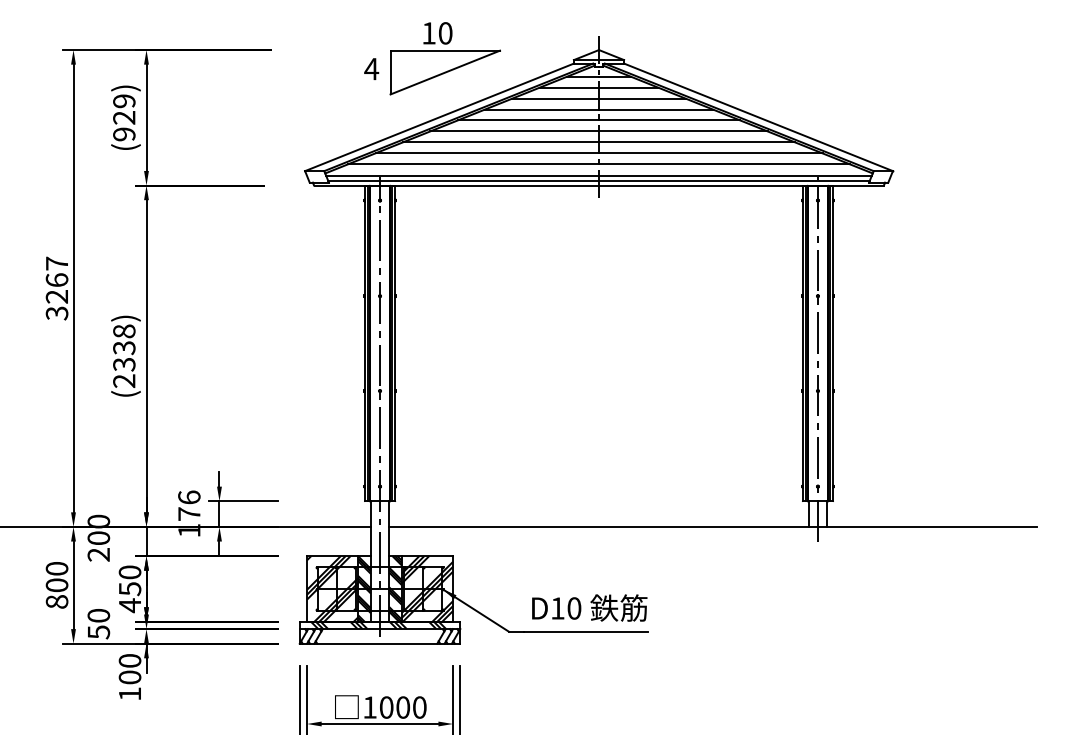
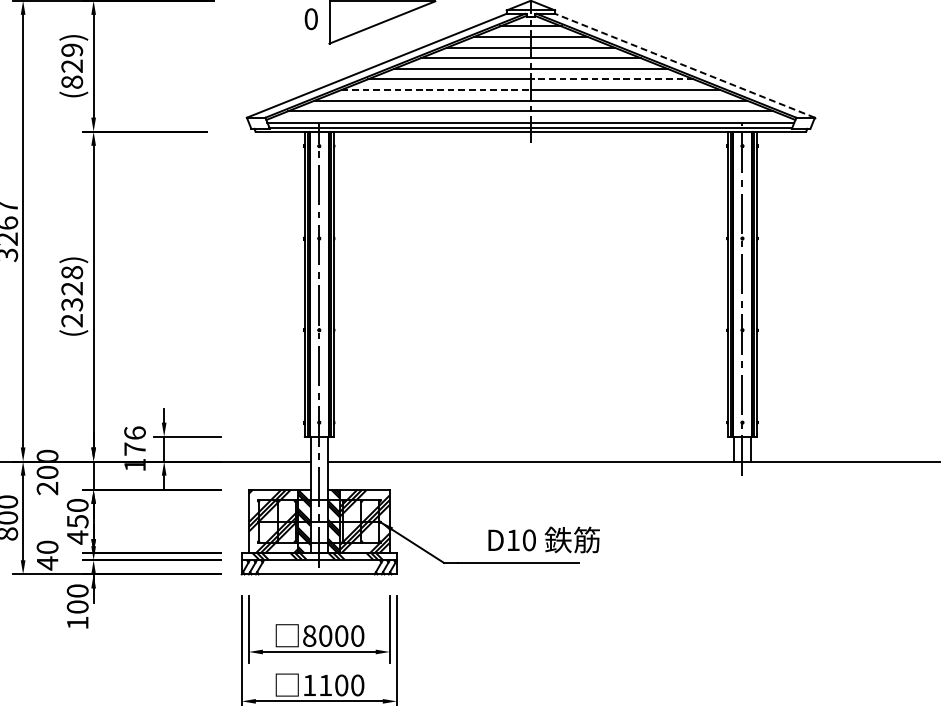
text: (371, 68) -> (311, 18), 4 -> 0
line: (758, 117) -> (685, 65), solid -> dashed
line: (682, 131) -> (611, 79), solid -> dashed
text: (124, 134) -> (72, 82), (929) -> (829)
line: (501, 142) -> (436, 90), solid -> dashed
text: (124, 348) -> (72, 289), (2338) -> (2328)
text: (589, 607) -> (543, 539), moved
text: (99, 632) -> (48, 563), 50 -> 40
text: (369, 707) -> (309, 636), 1000 -> 8000

